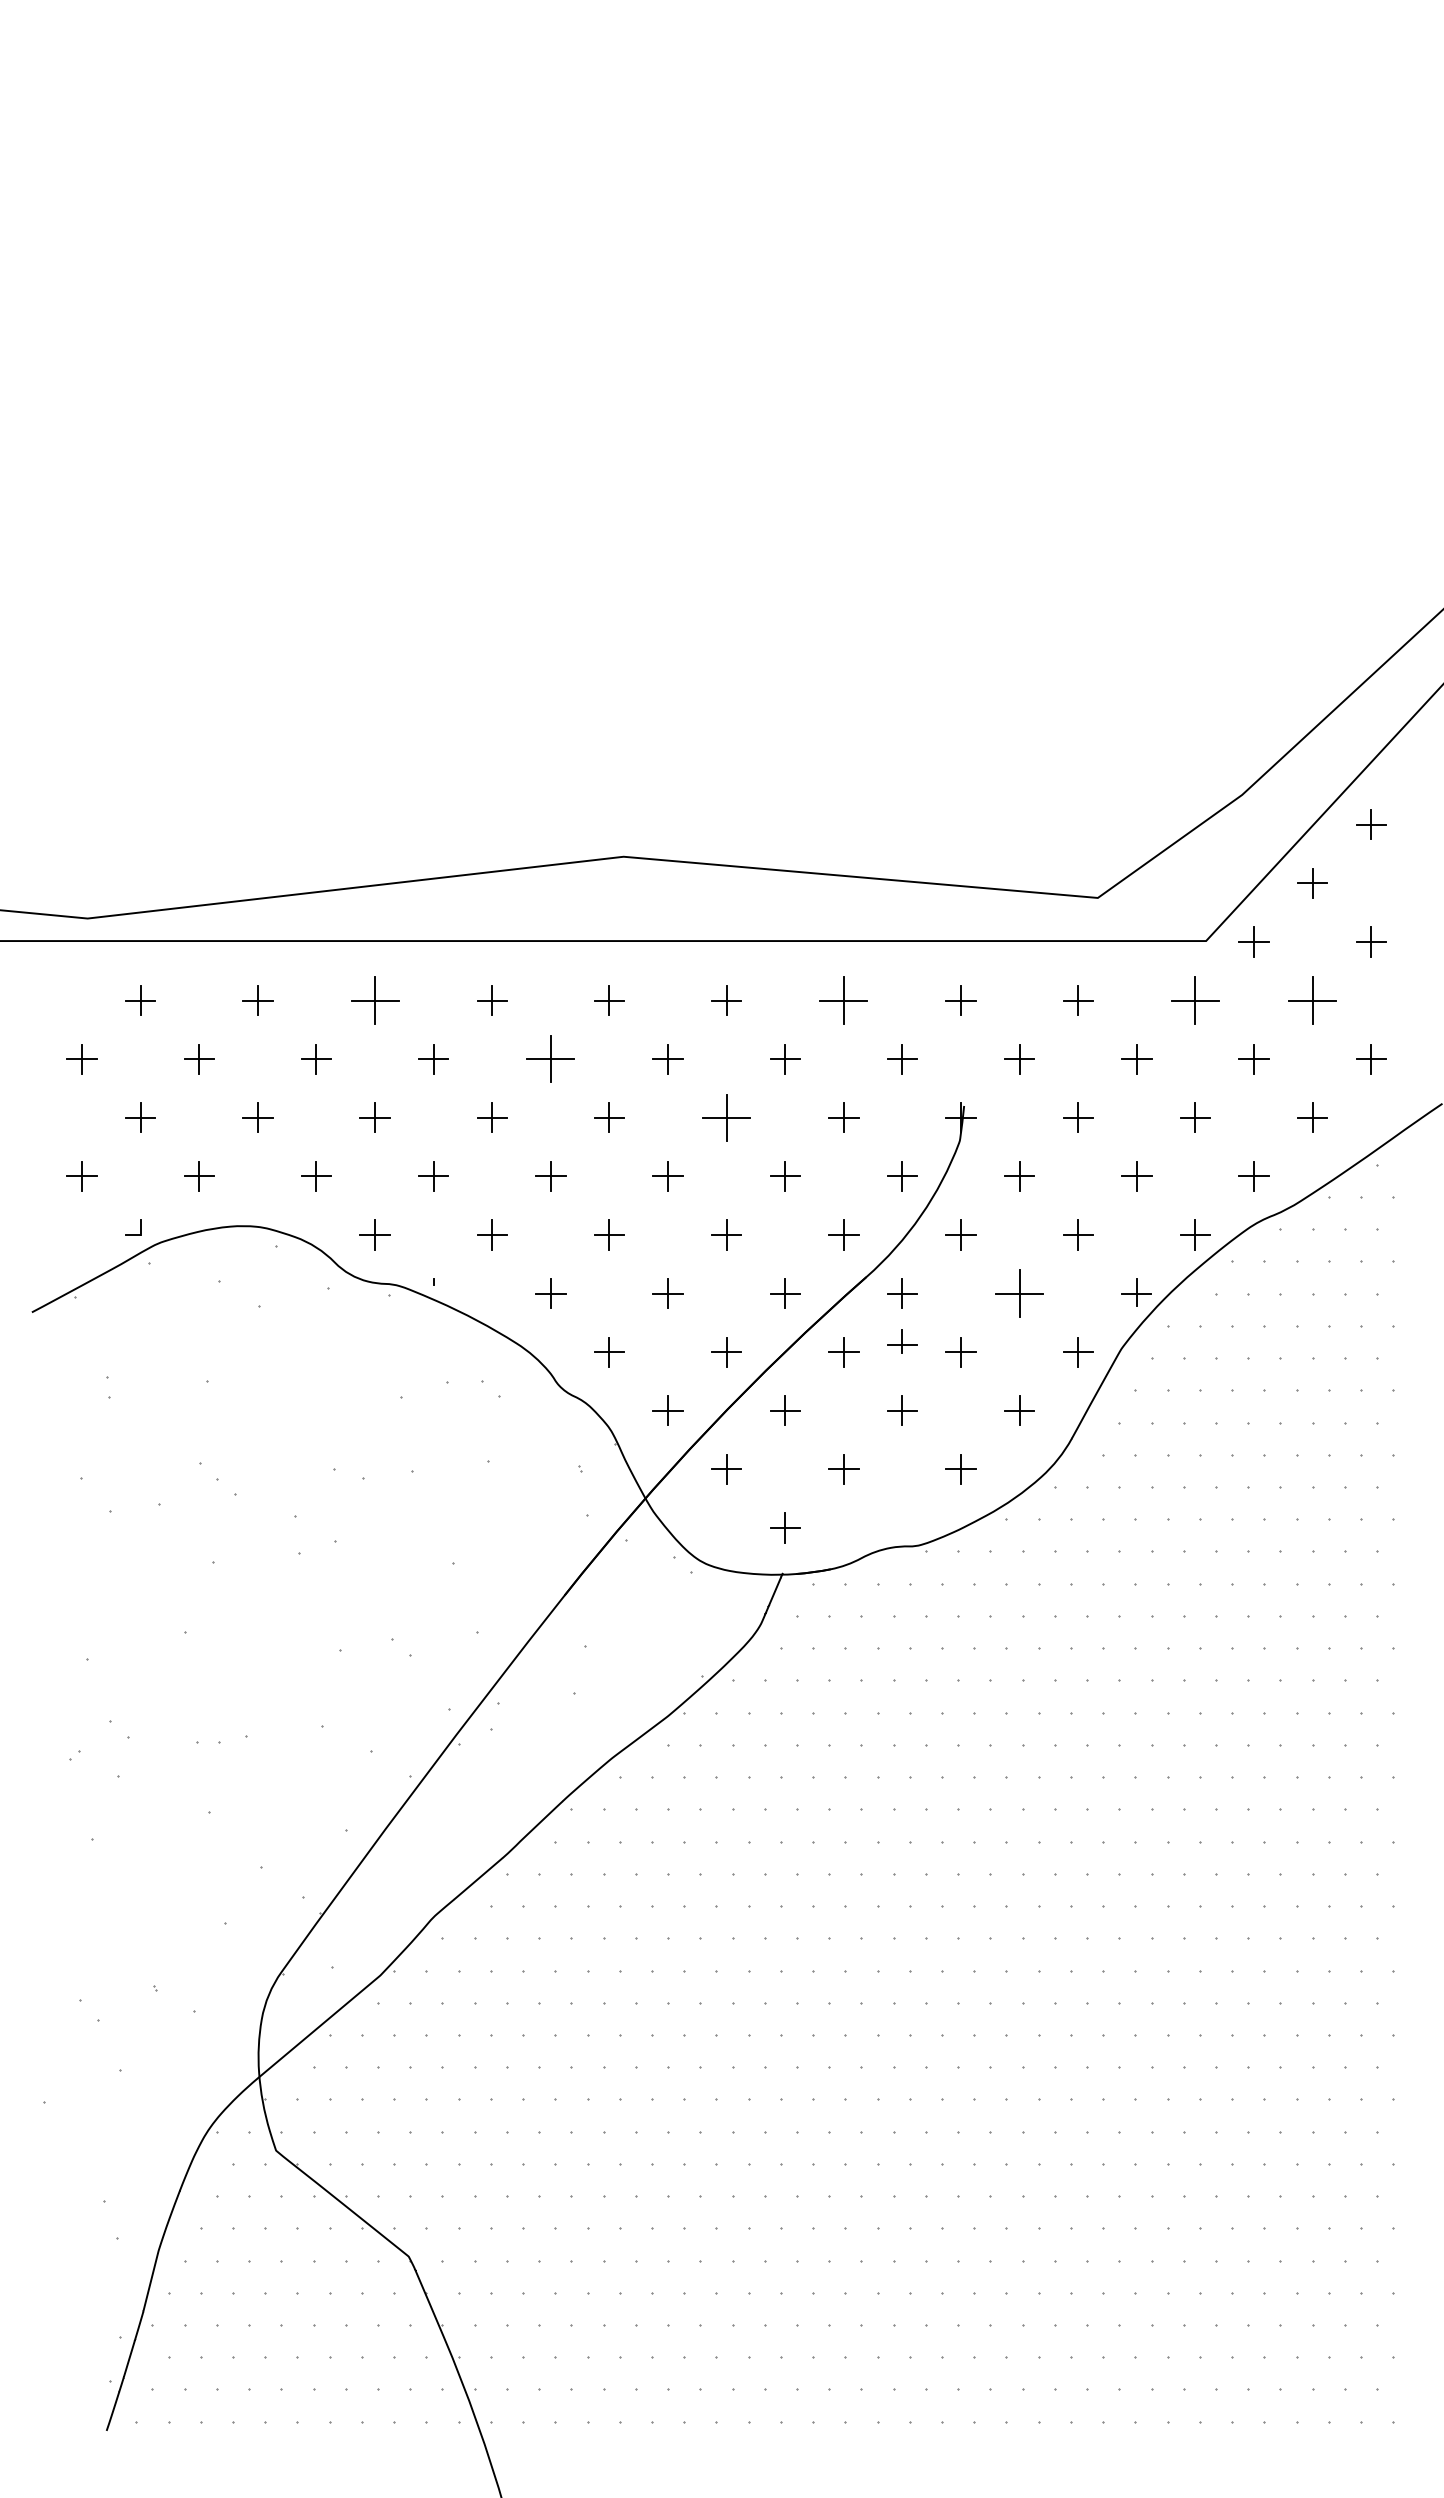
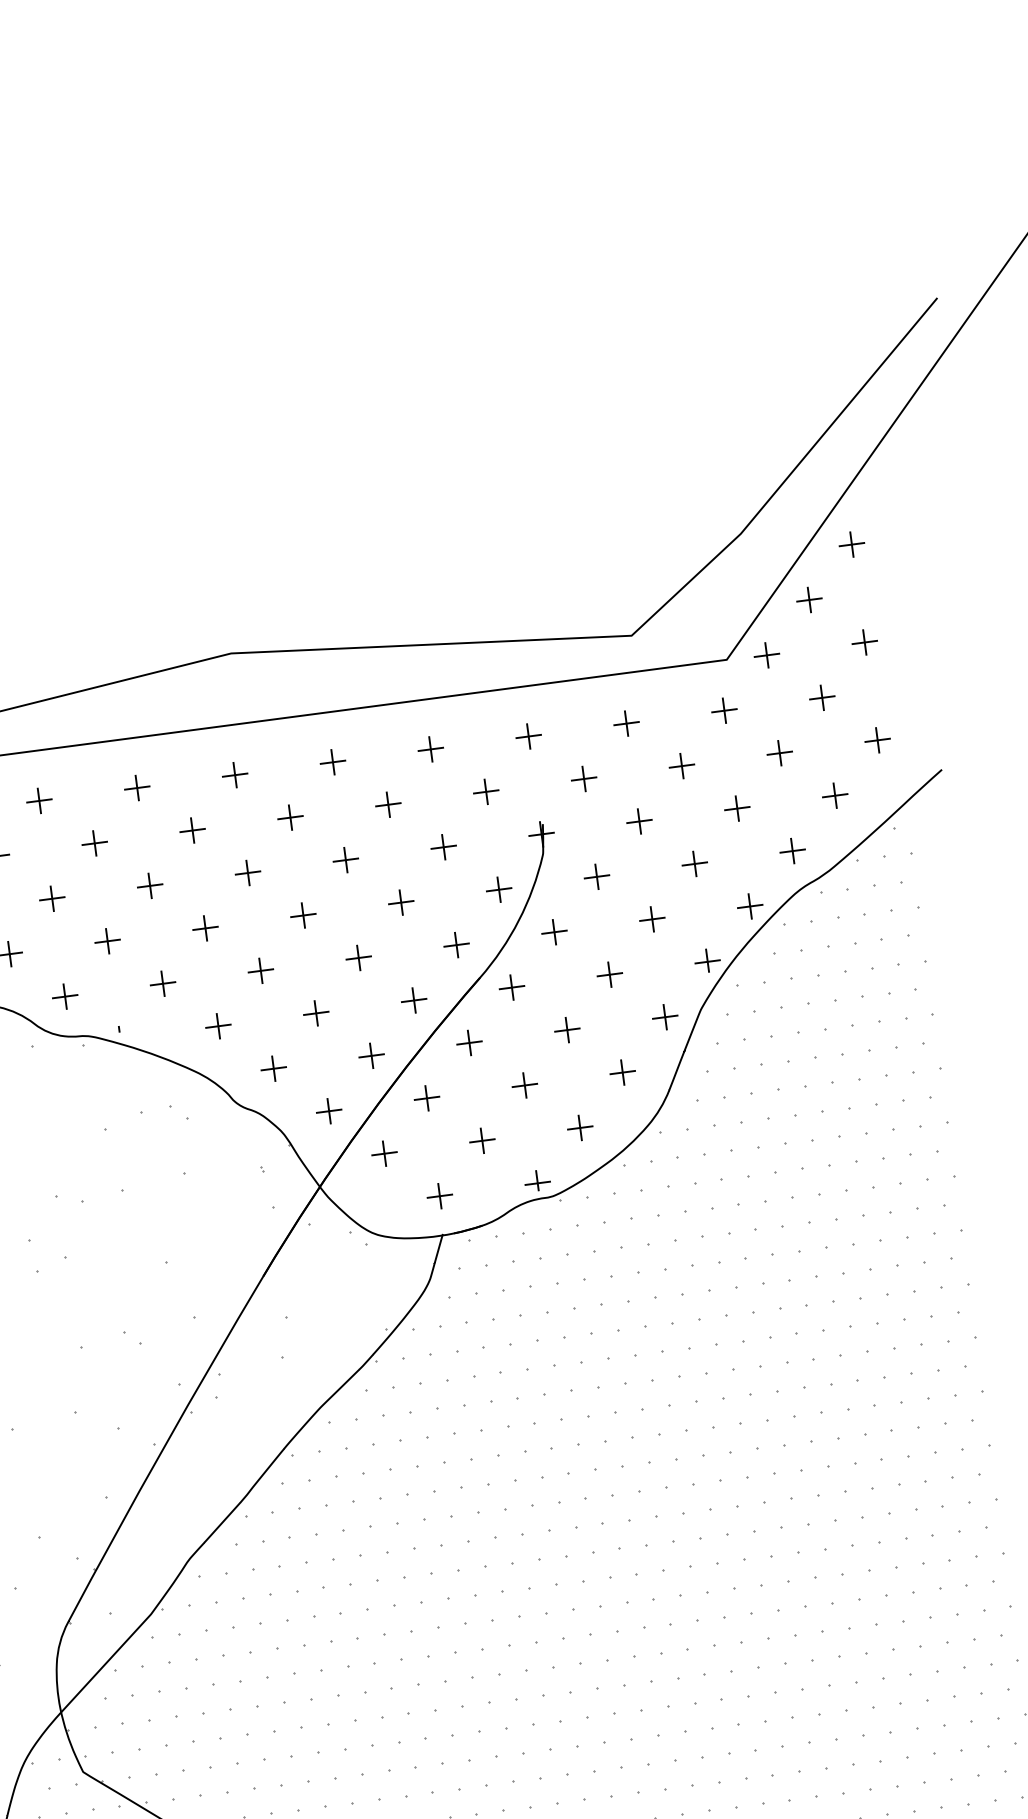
part: (374, 1000) -> (38, 800), size x0.62
part: (843, 1000) -> (430, 749), size x0.62
part: (1195, 1000) -> (724, 710), size x0.62
part: (1312, 1000) -> (822, 697), size x0.62
part: (550, 1059) -> (192, 830), size x0.62
part: (726, 1117) -> (345, 859), size x0.62
part: (1019, 1293) -> (609, 974), size x0.62
part: (902, 1341) -> (537, 1180), moved

